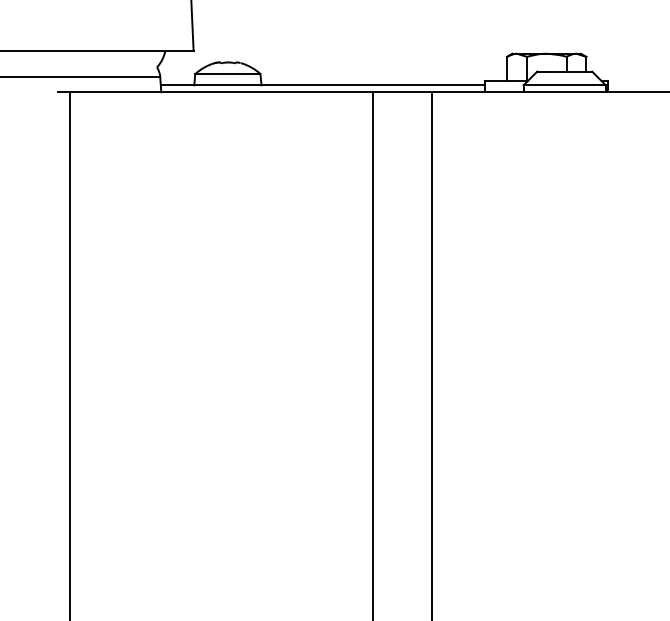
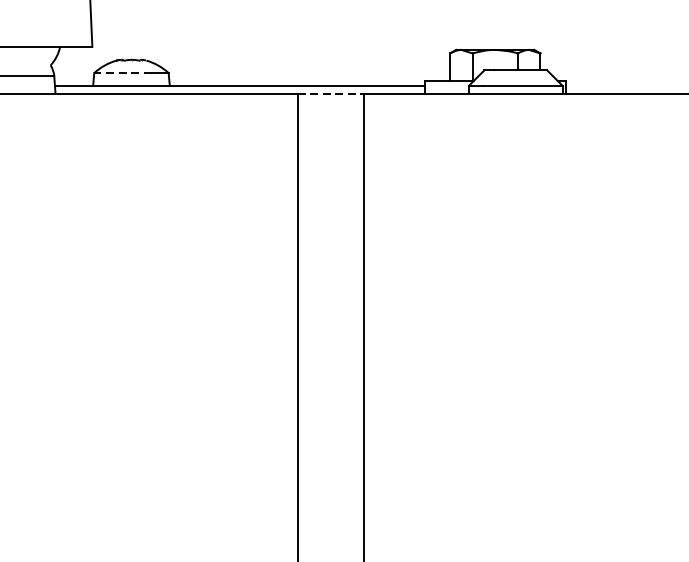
line: (219, 74) -> (121, 73), solid -> dashed
line: (403, 92) -> (331, 94), solid -> dashed

